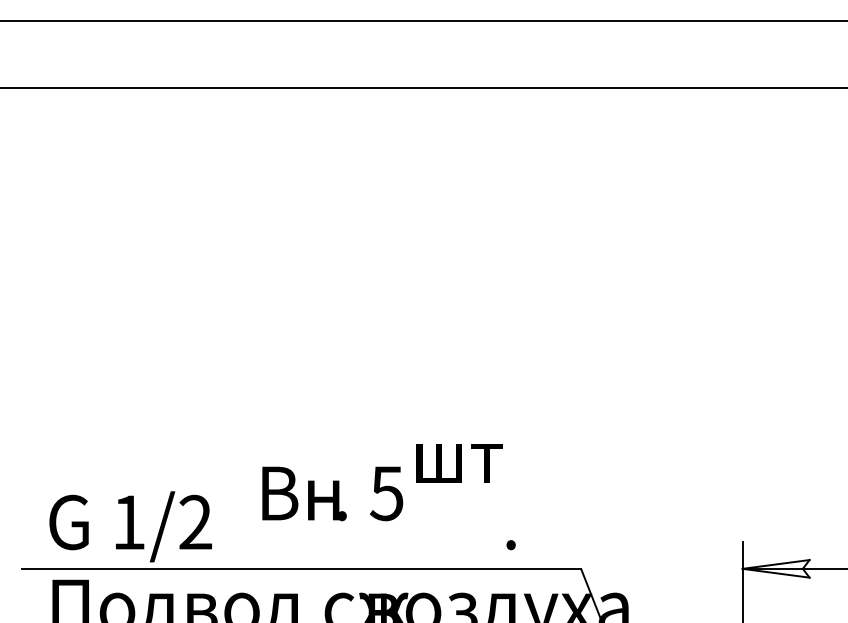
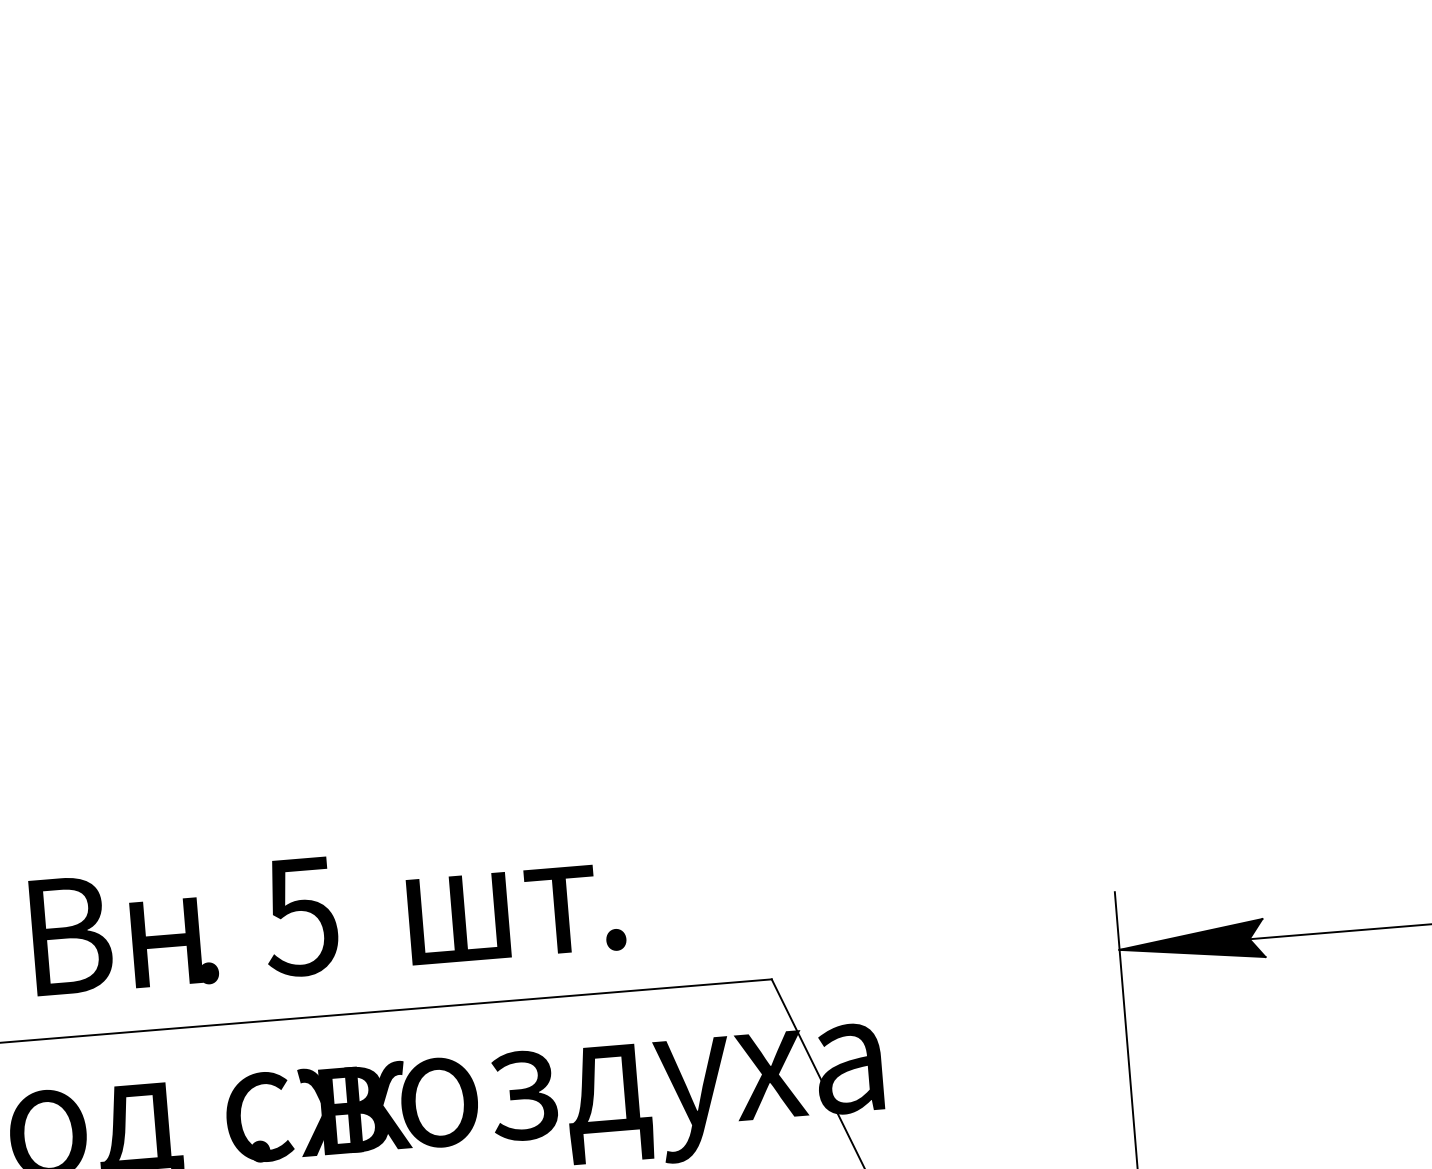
text: (459, 463) -> (502, 915), moved
text: (332, 493) -> (184, 926), moved
fill: (775, 568) -> (1190, 943), added

